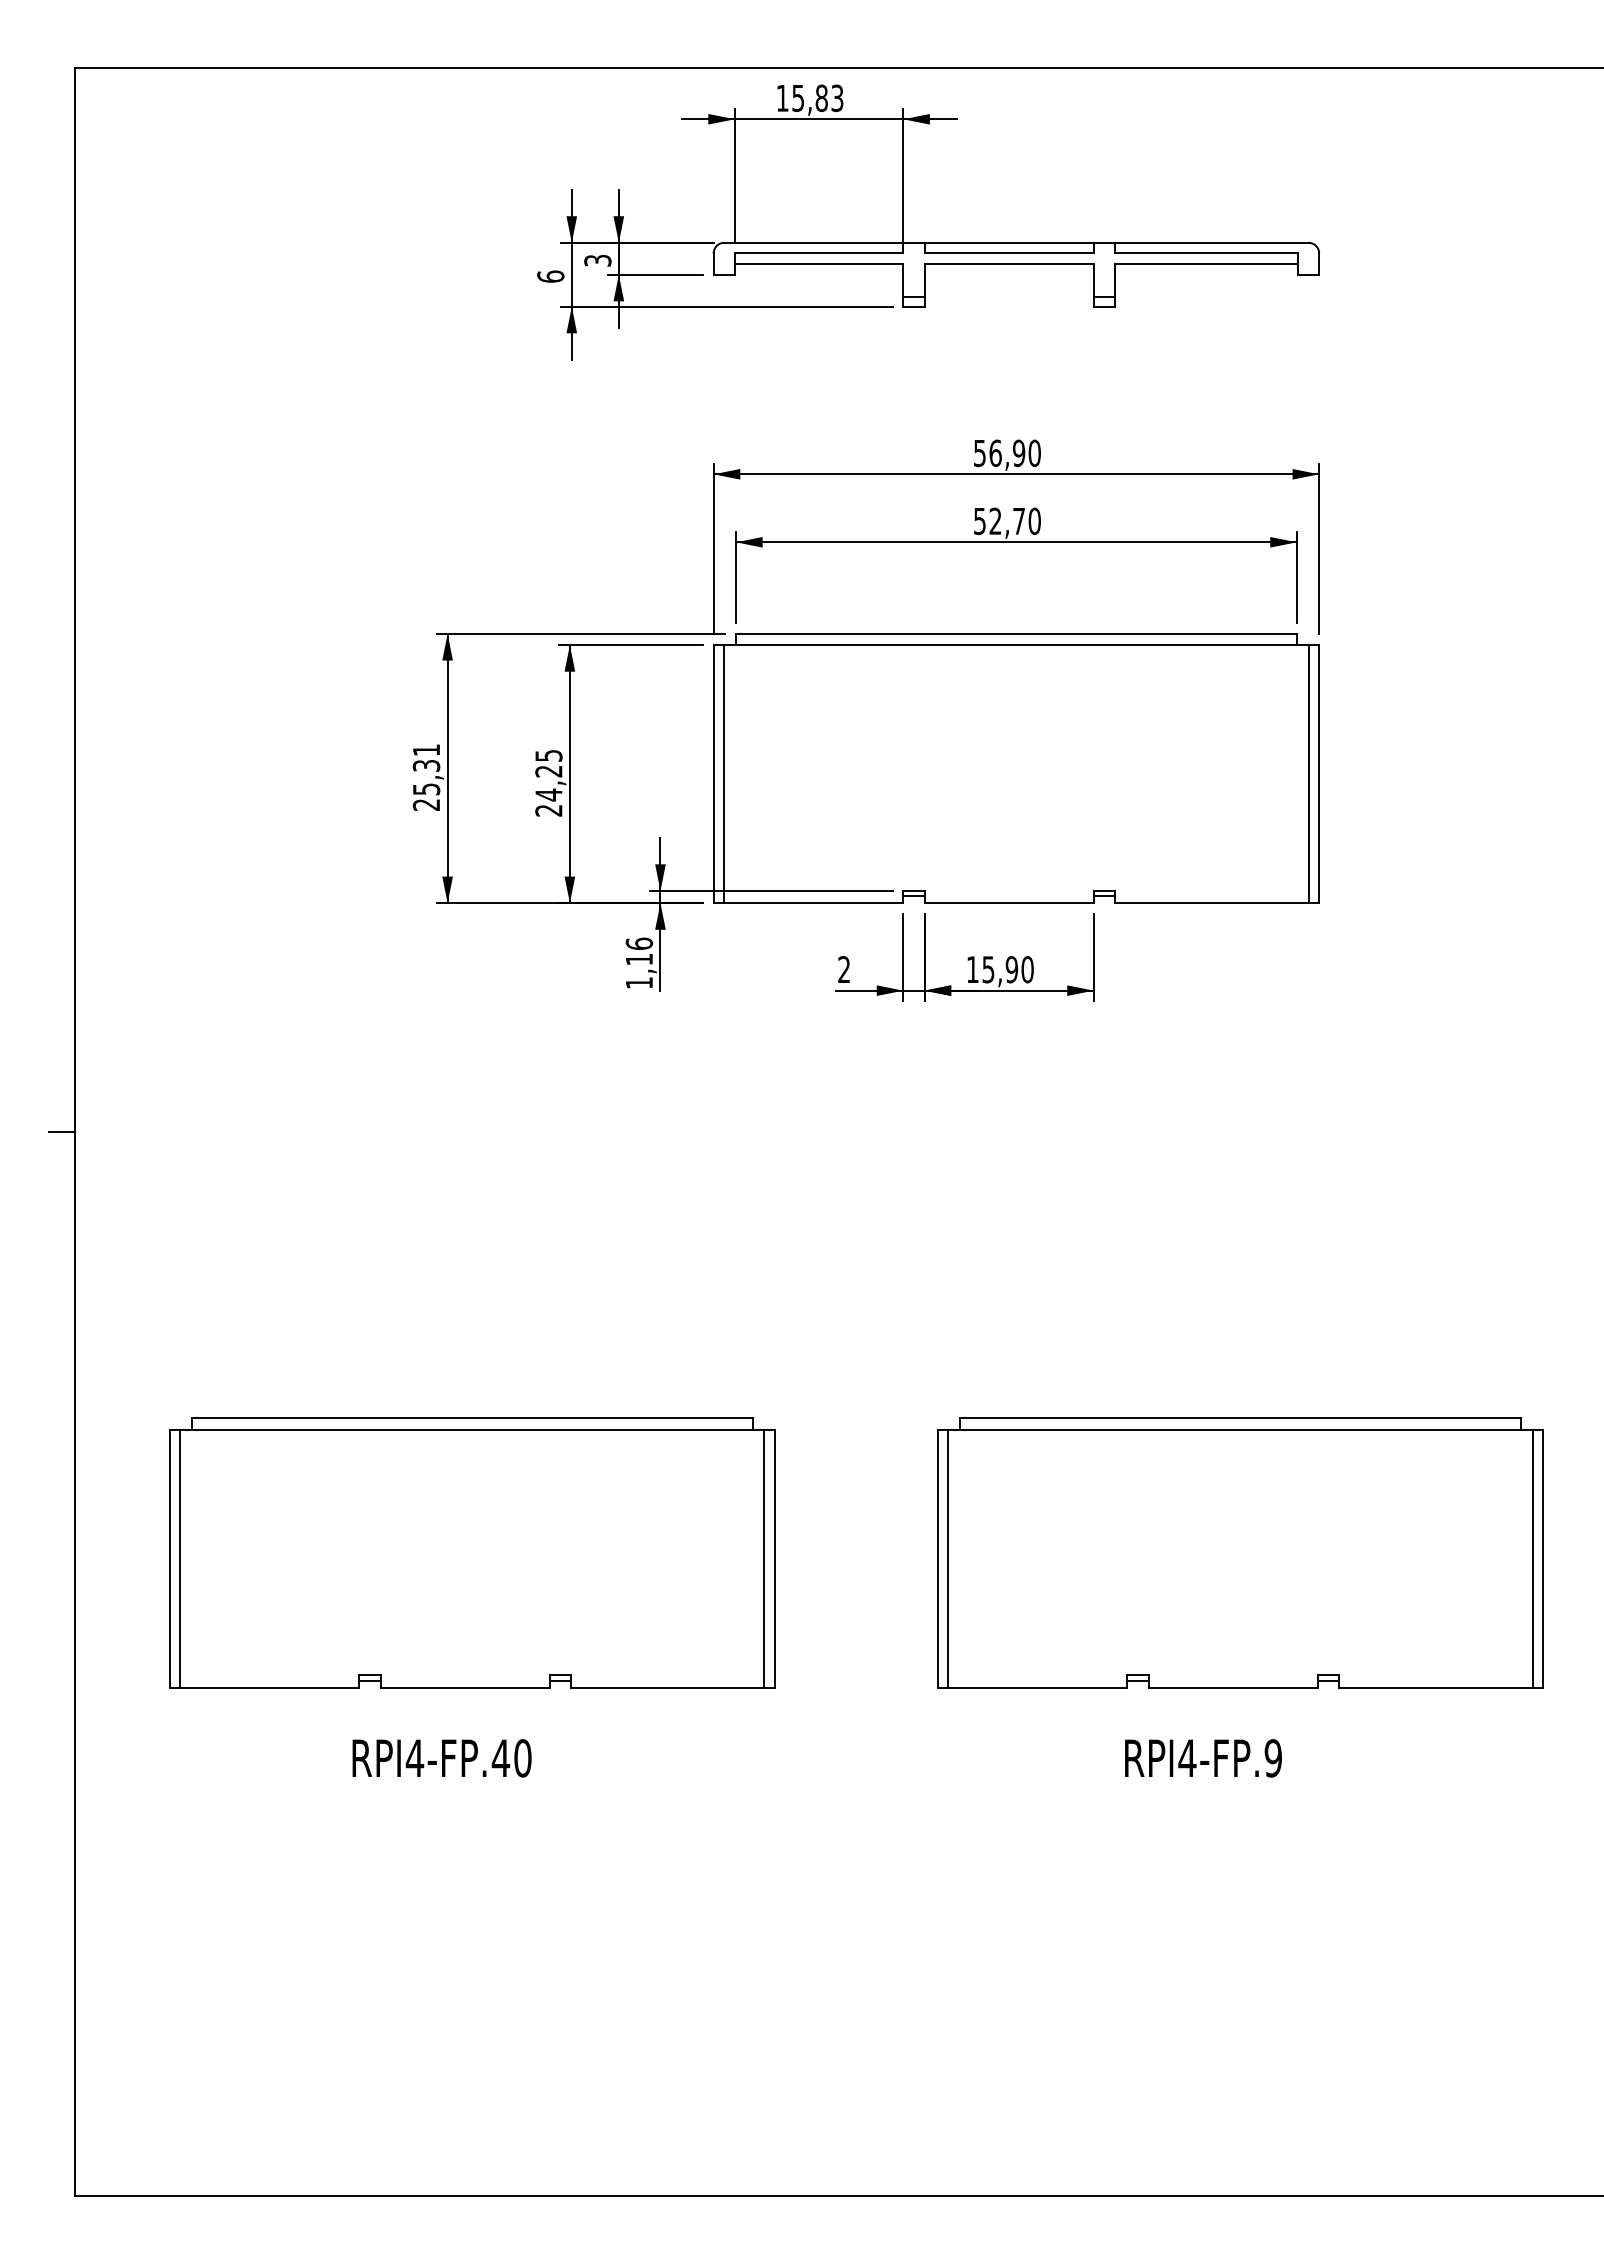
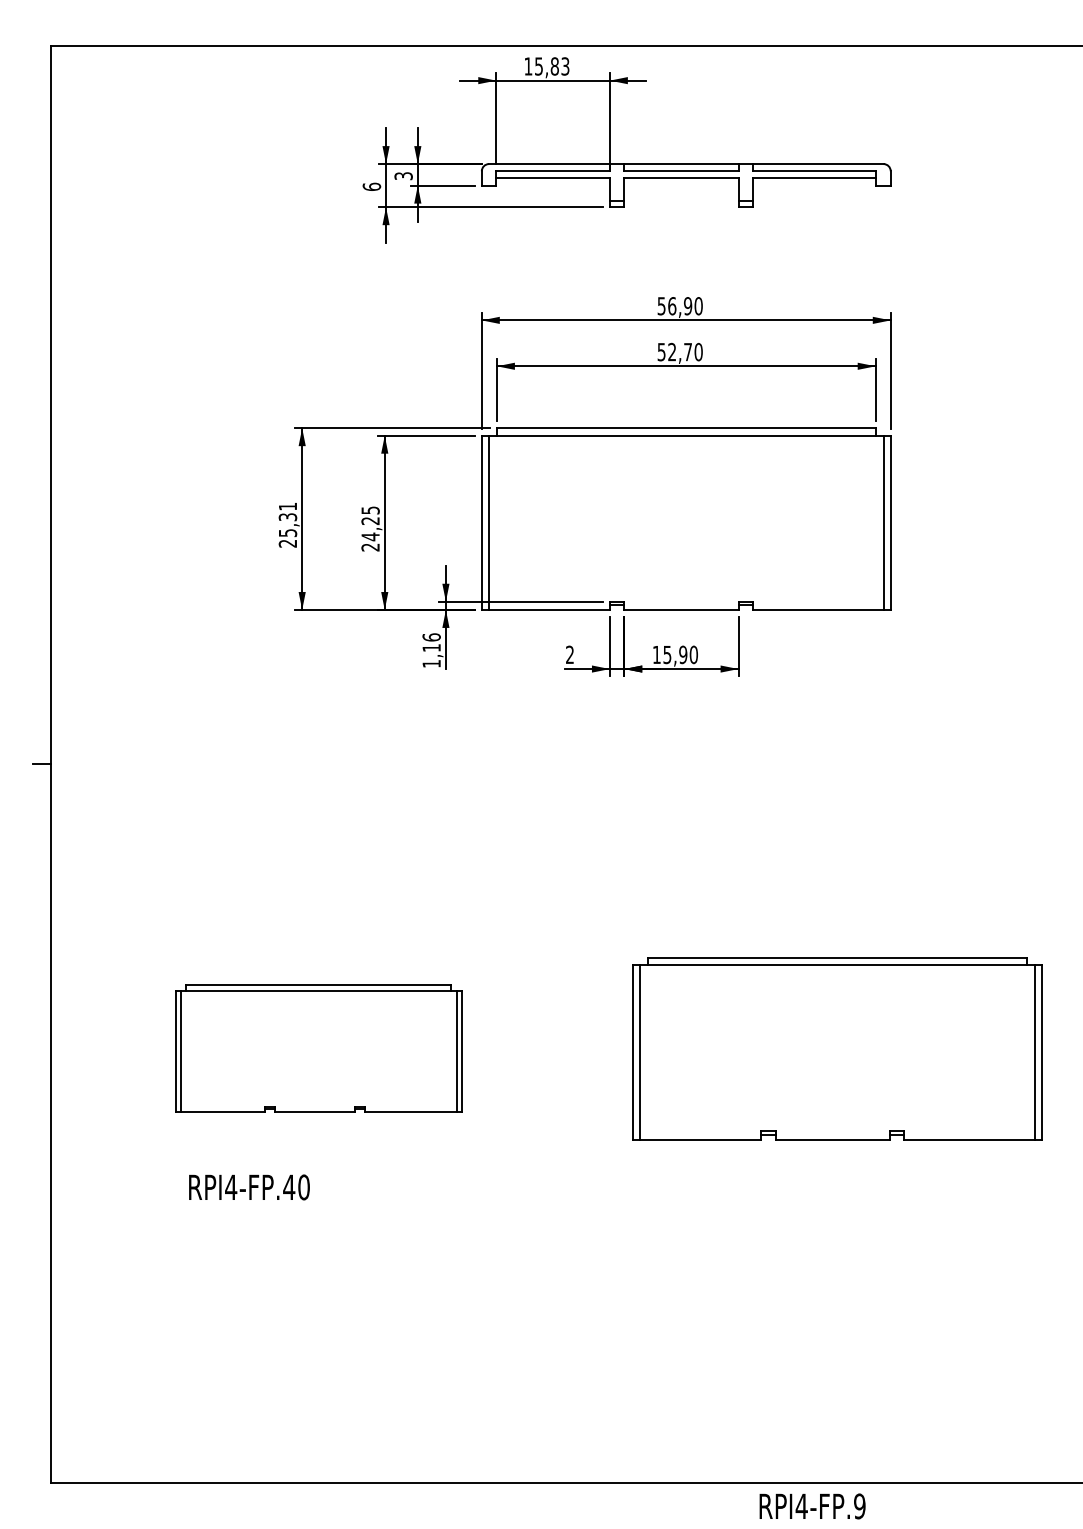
part: (471, 1552) -> (318, 1048), size x0.7
text: (442, 1758) -> (249, 1187), moved
text: (1203, 1758) -> (812, 1506), moved

